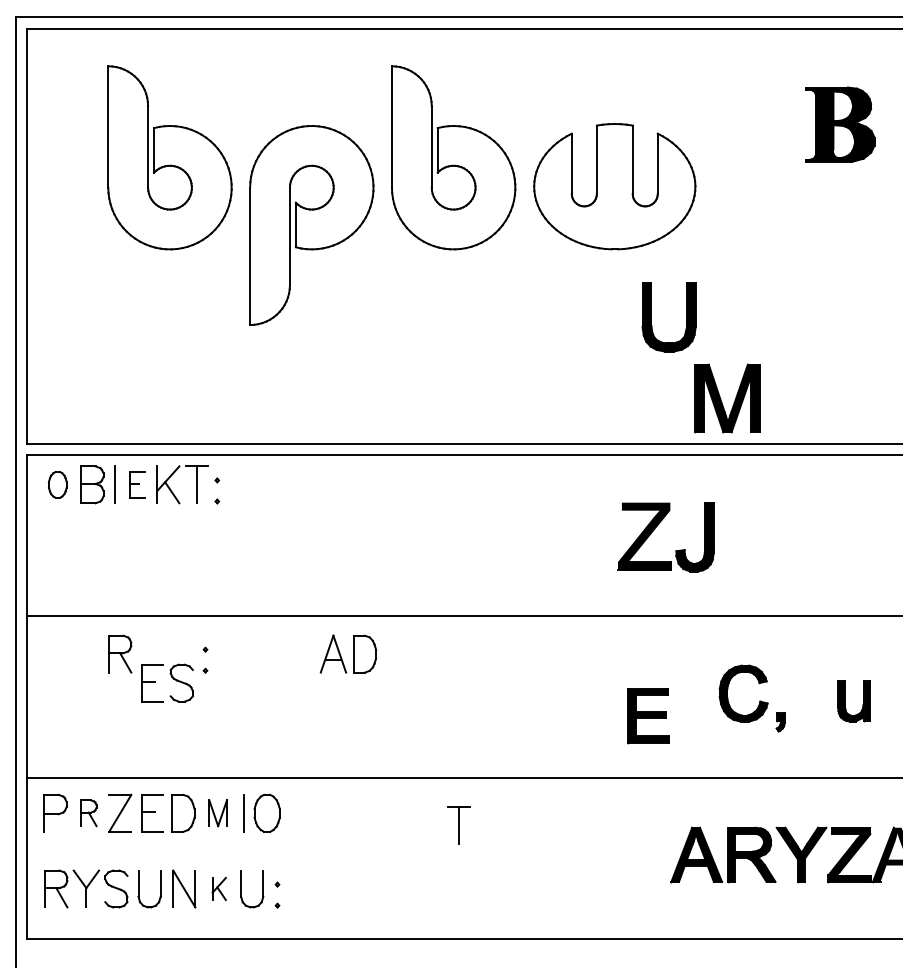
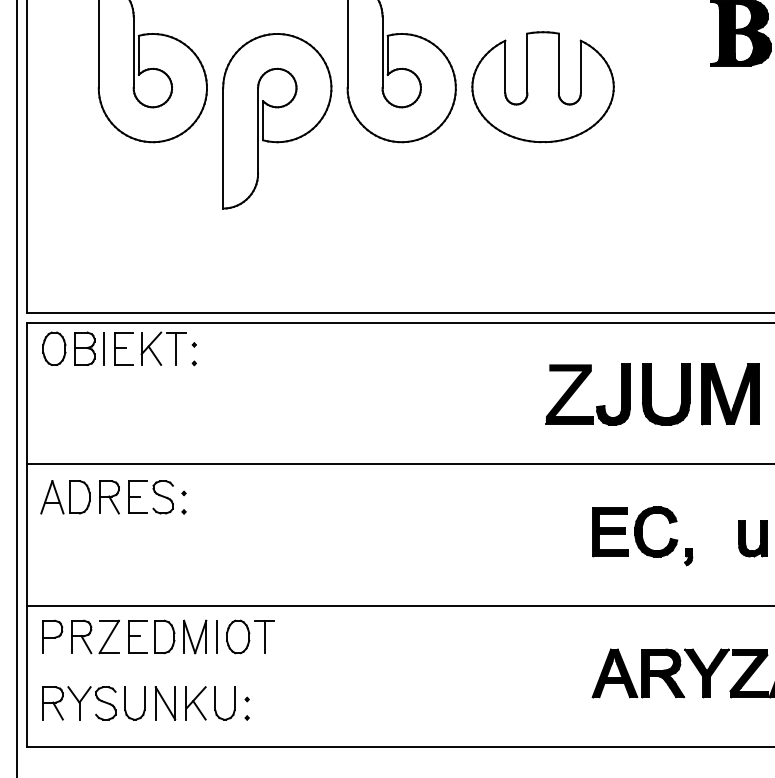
part: (651, 317) -> (650, 394), moved
part: (721, 399) -> (725, 394), moved
part: (57, 484) -> (54, 348), size x1.43
part: (137, 484) -> (124, 348), size x1.43
part: (348, 653) -> (65, 496), moved
part: (171, 677) -> (154, 492), moved
part: (648, 716) -> (610, 532), moved
part: (88, 812) -> (81, 636), size x1.43
part: (217, 812) -> (194, 636), size x1.43
part: (458, 825) -> (263, 637), moved
part: (219, 888) -> (196, 702), size x1.67

